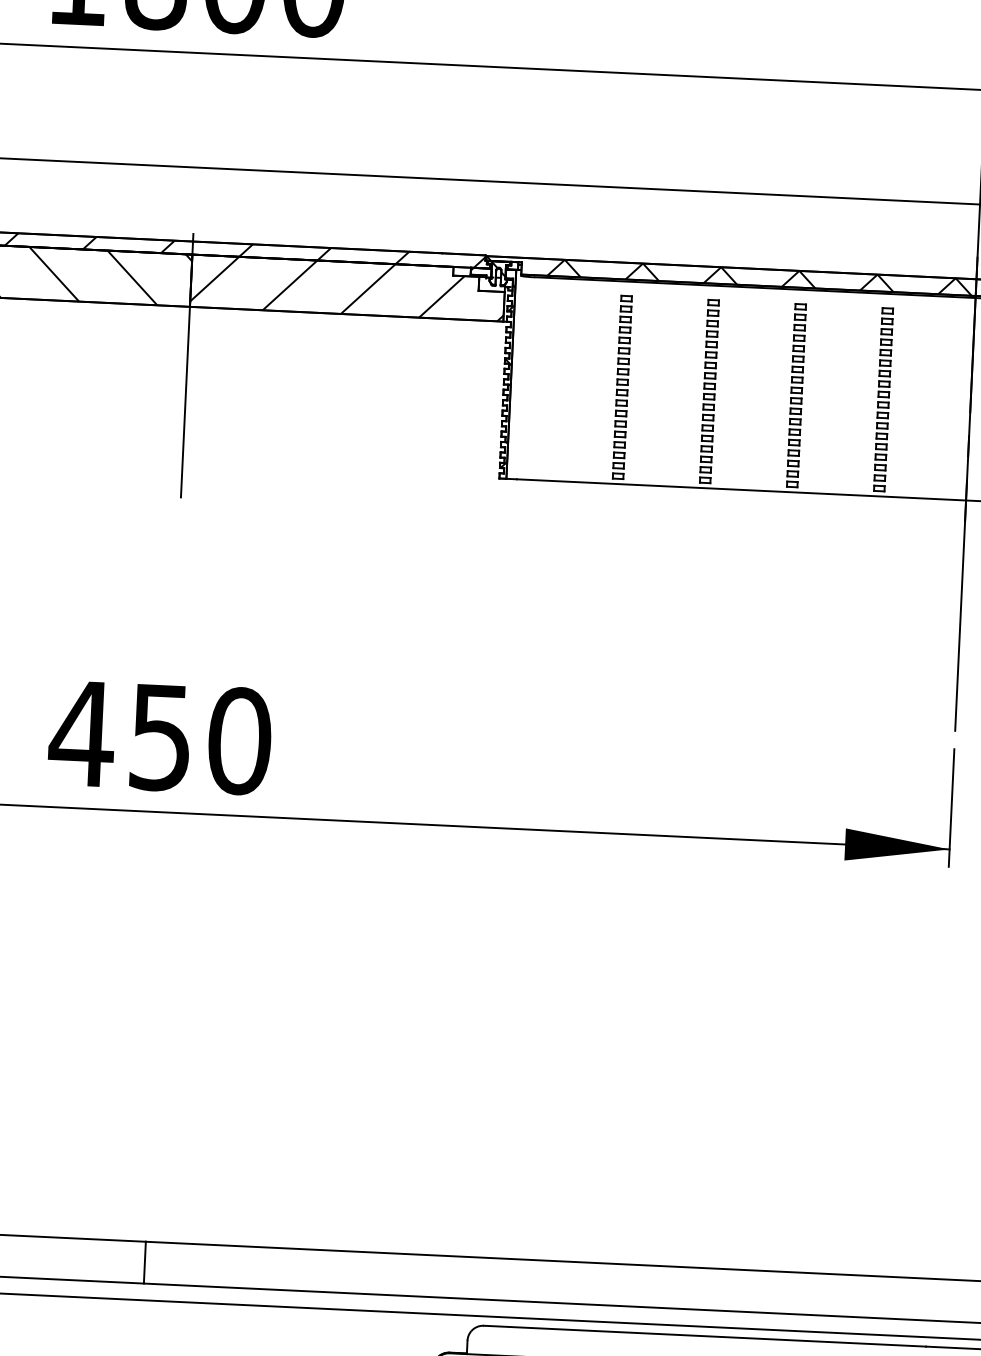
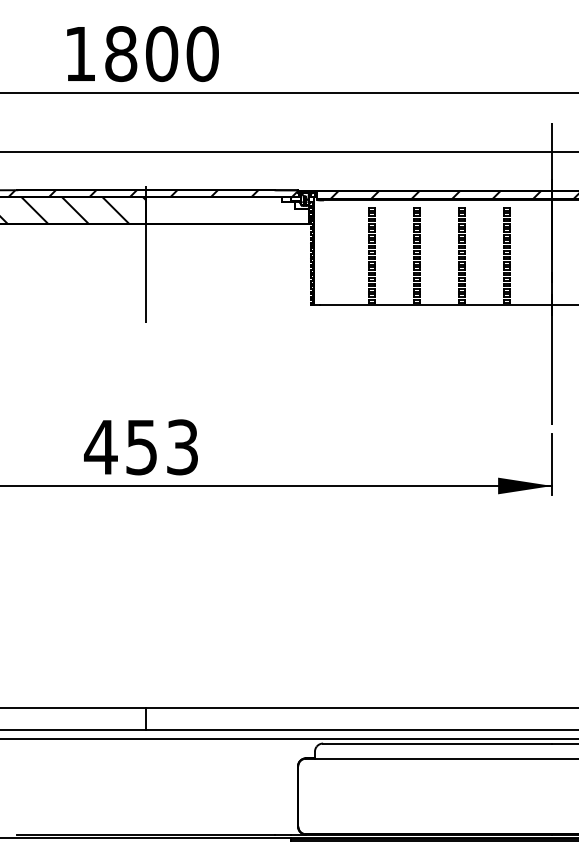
hatch: (729, 275) -> (424, 194), removed
hatch: (347, 288) -> (227, 210), removed
text: (239, 741) -> (182, 447), 450 -> 453

